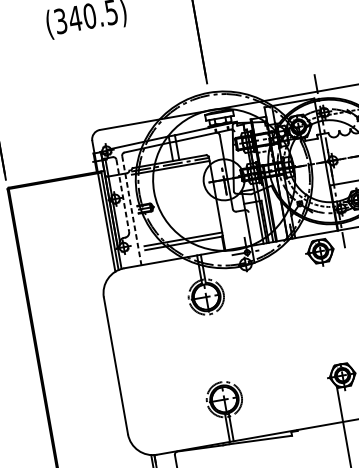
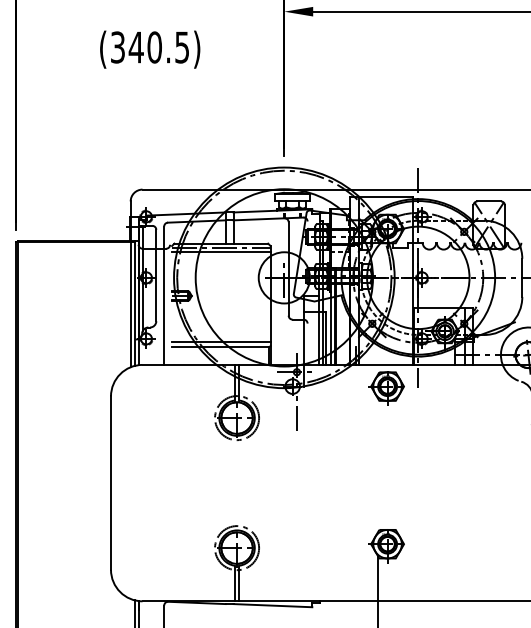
line: (122, 195) -> (156, 275), dashed -> solid
line: (132, 211) -> (164, 296), dashed -> solid
line: (252, 282) -> (296, 410), added

